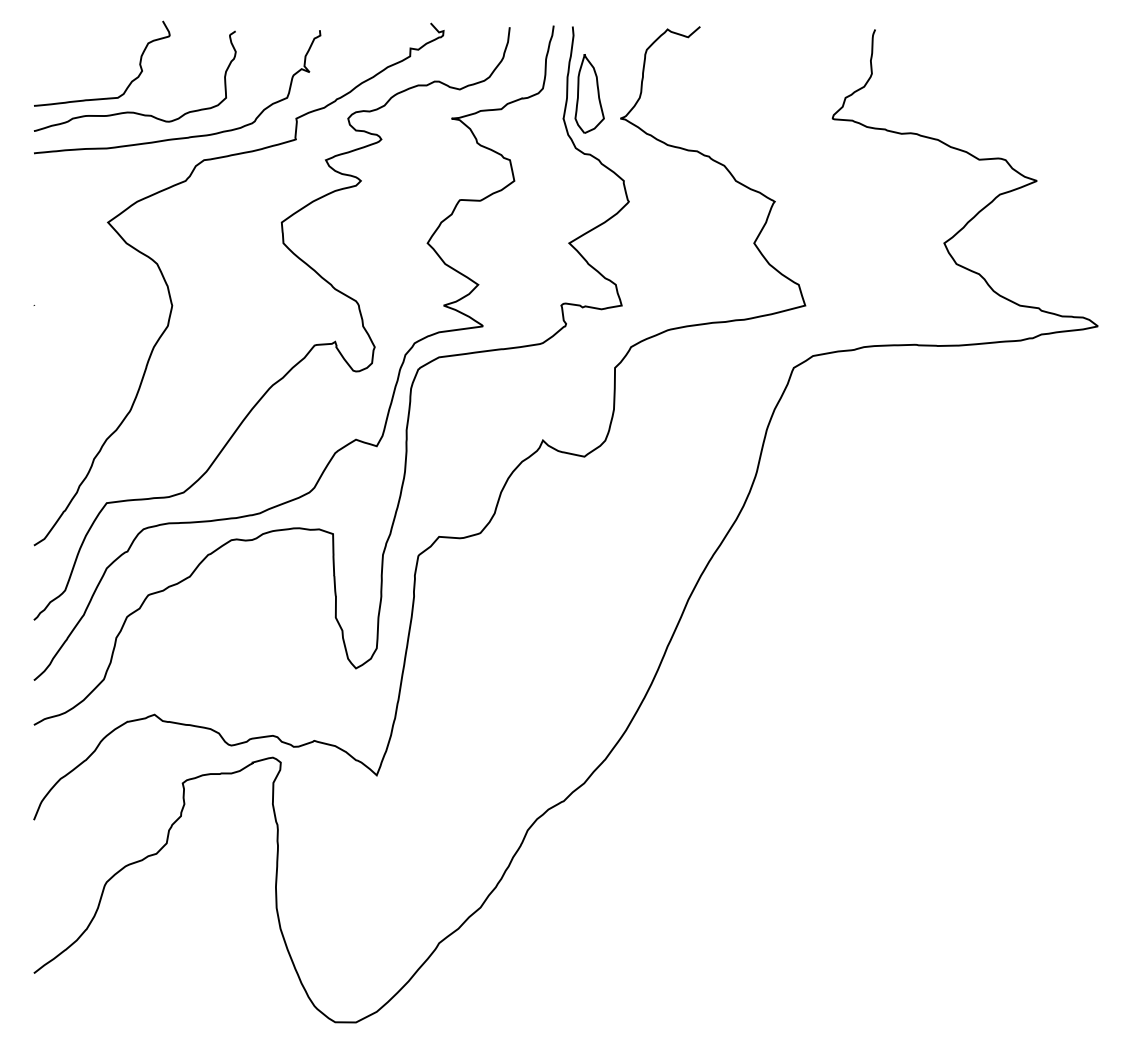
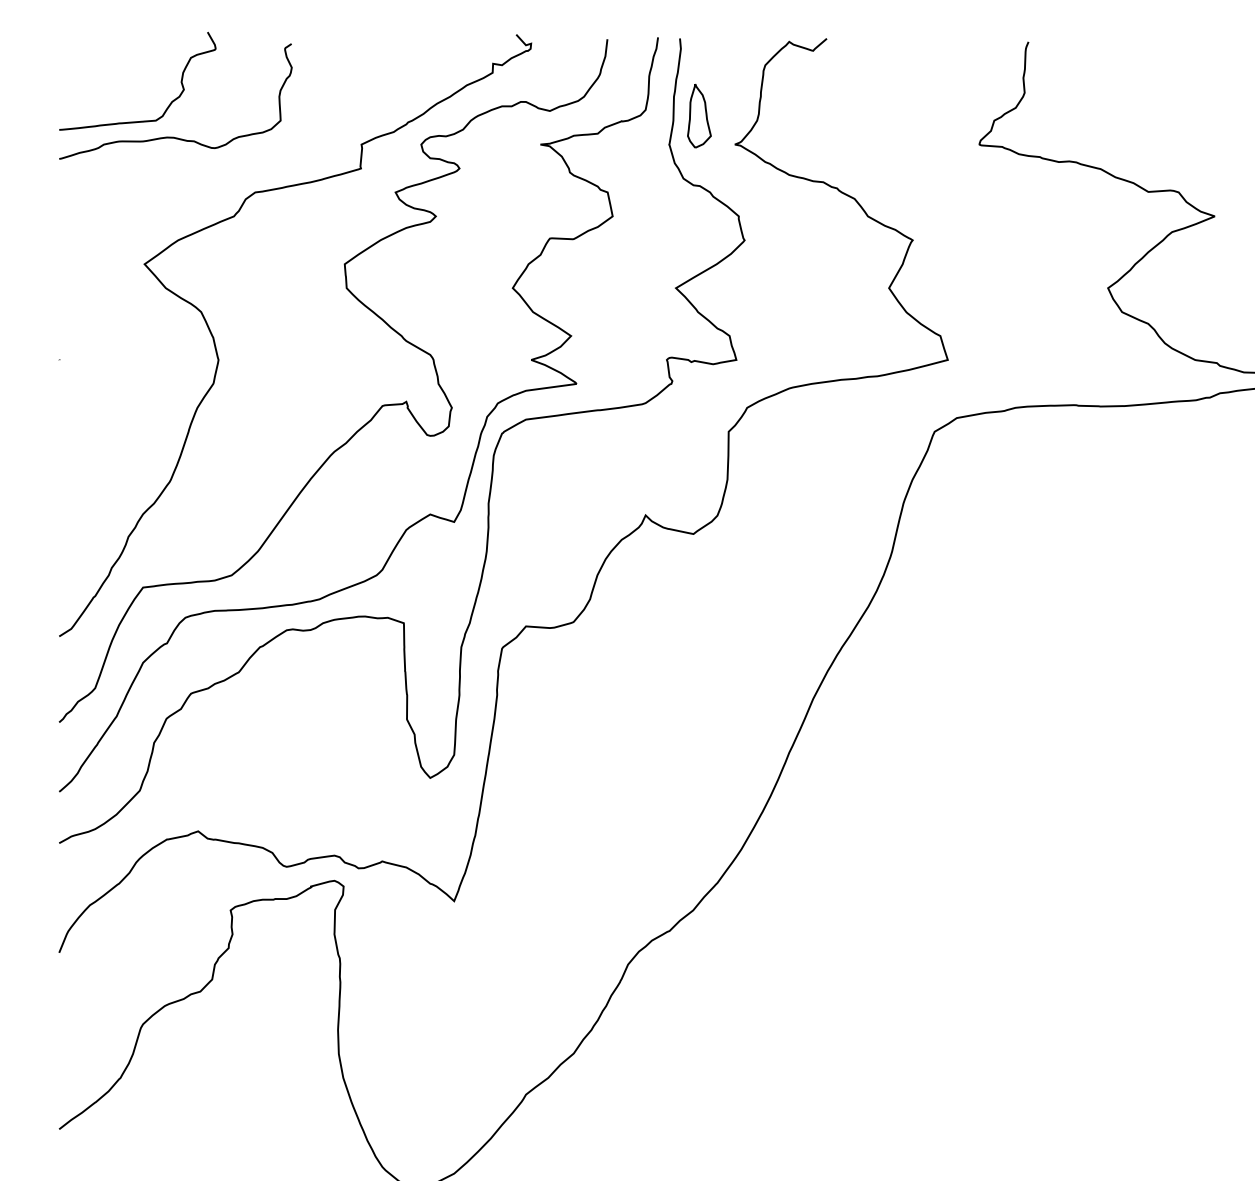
part: (589, 93) -> (699, 115), size x0.7
curve: (178, 137) -> (225, 166), removed

